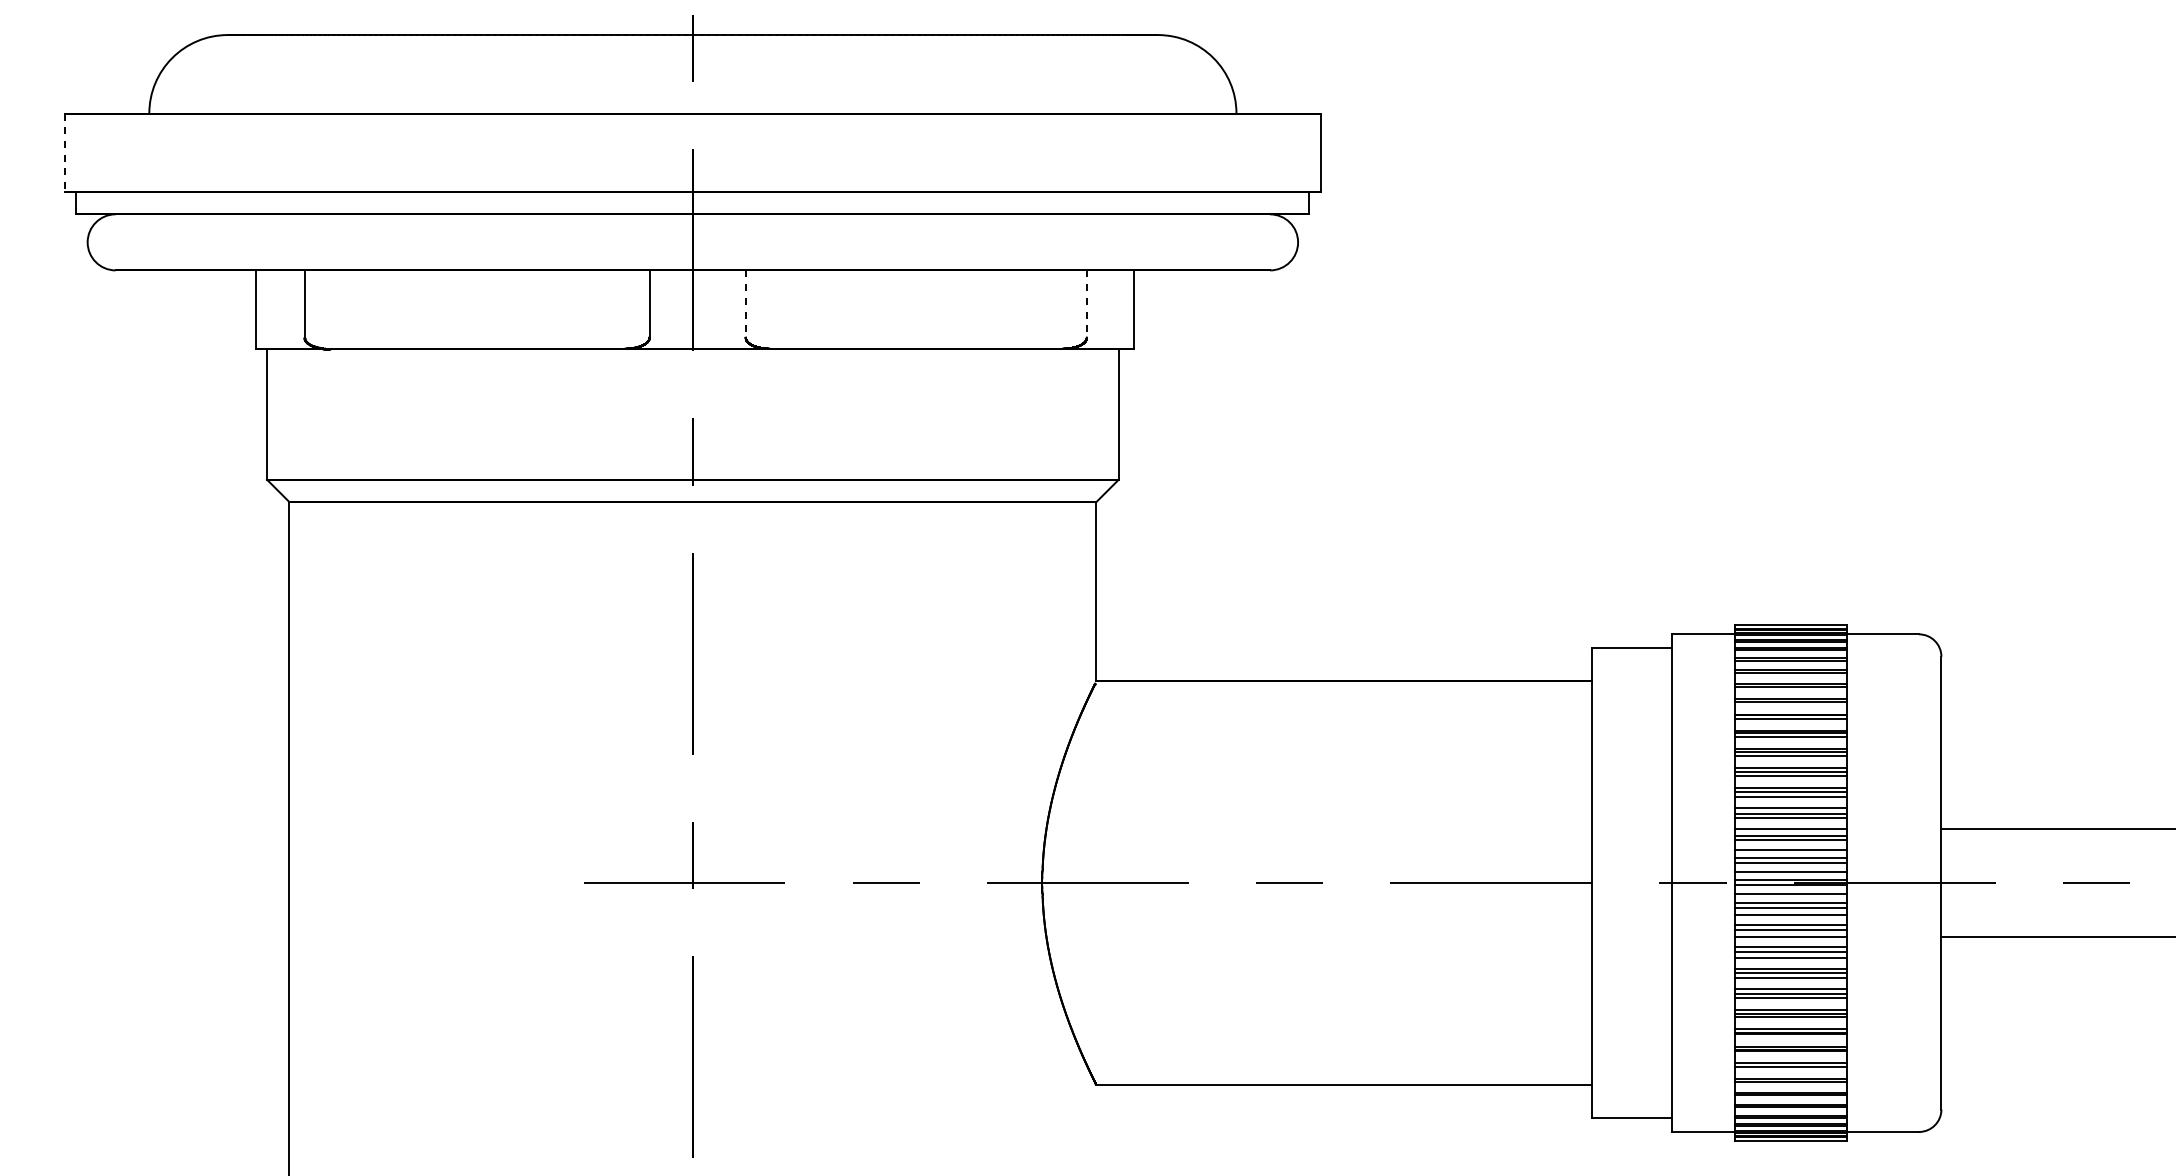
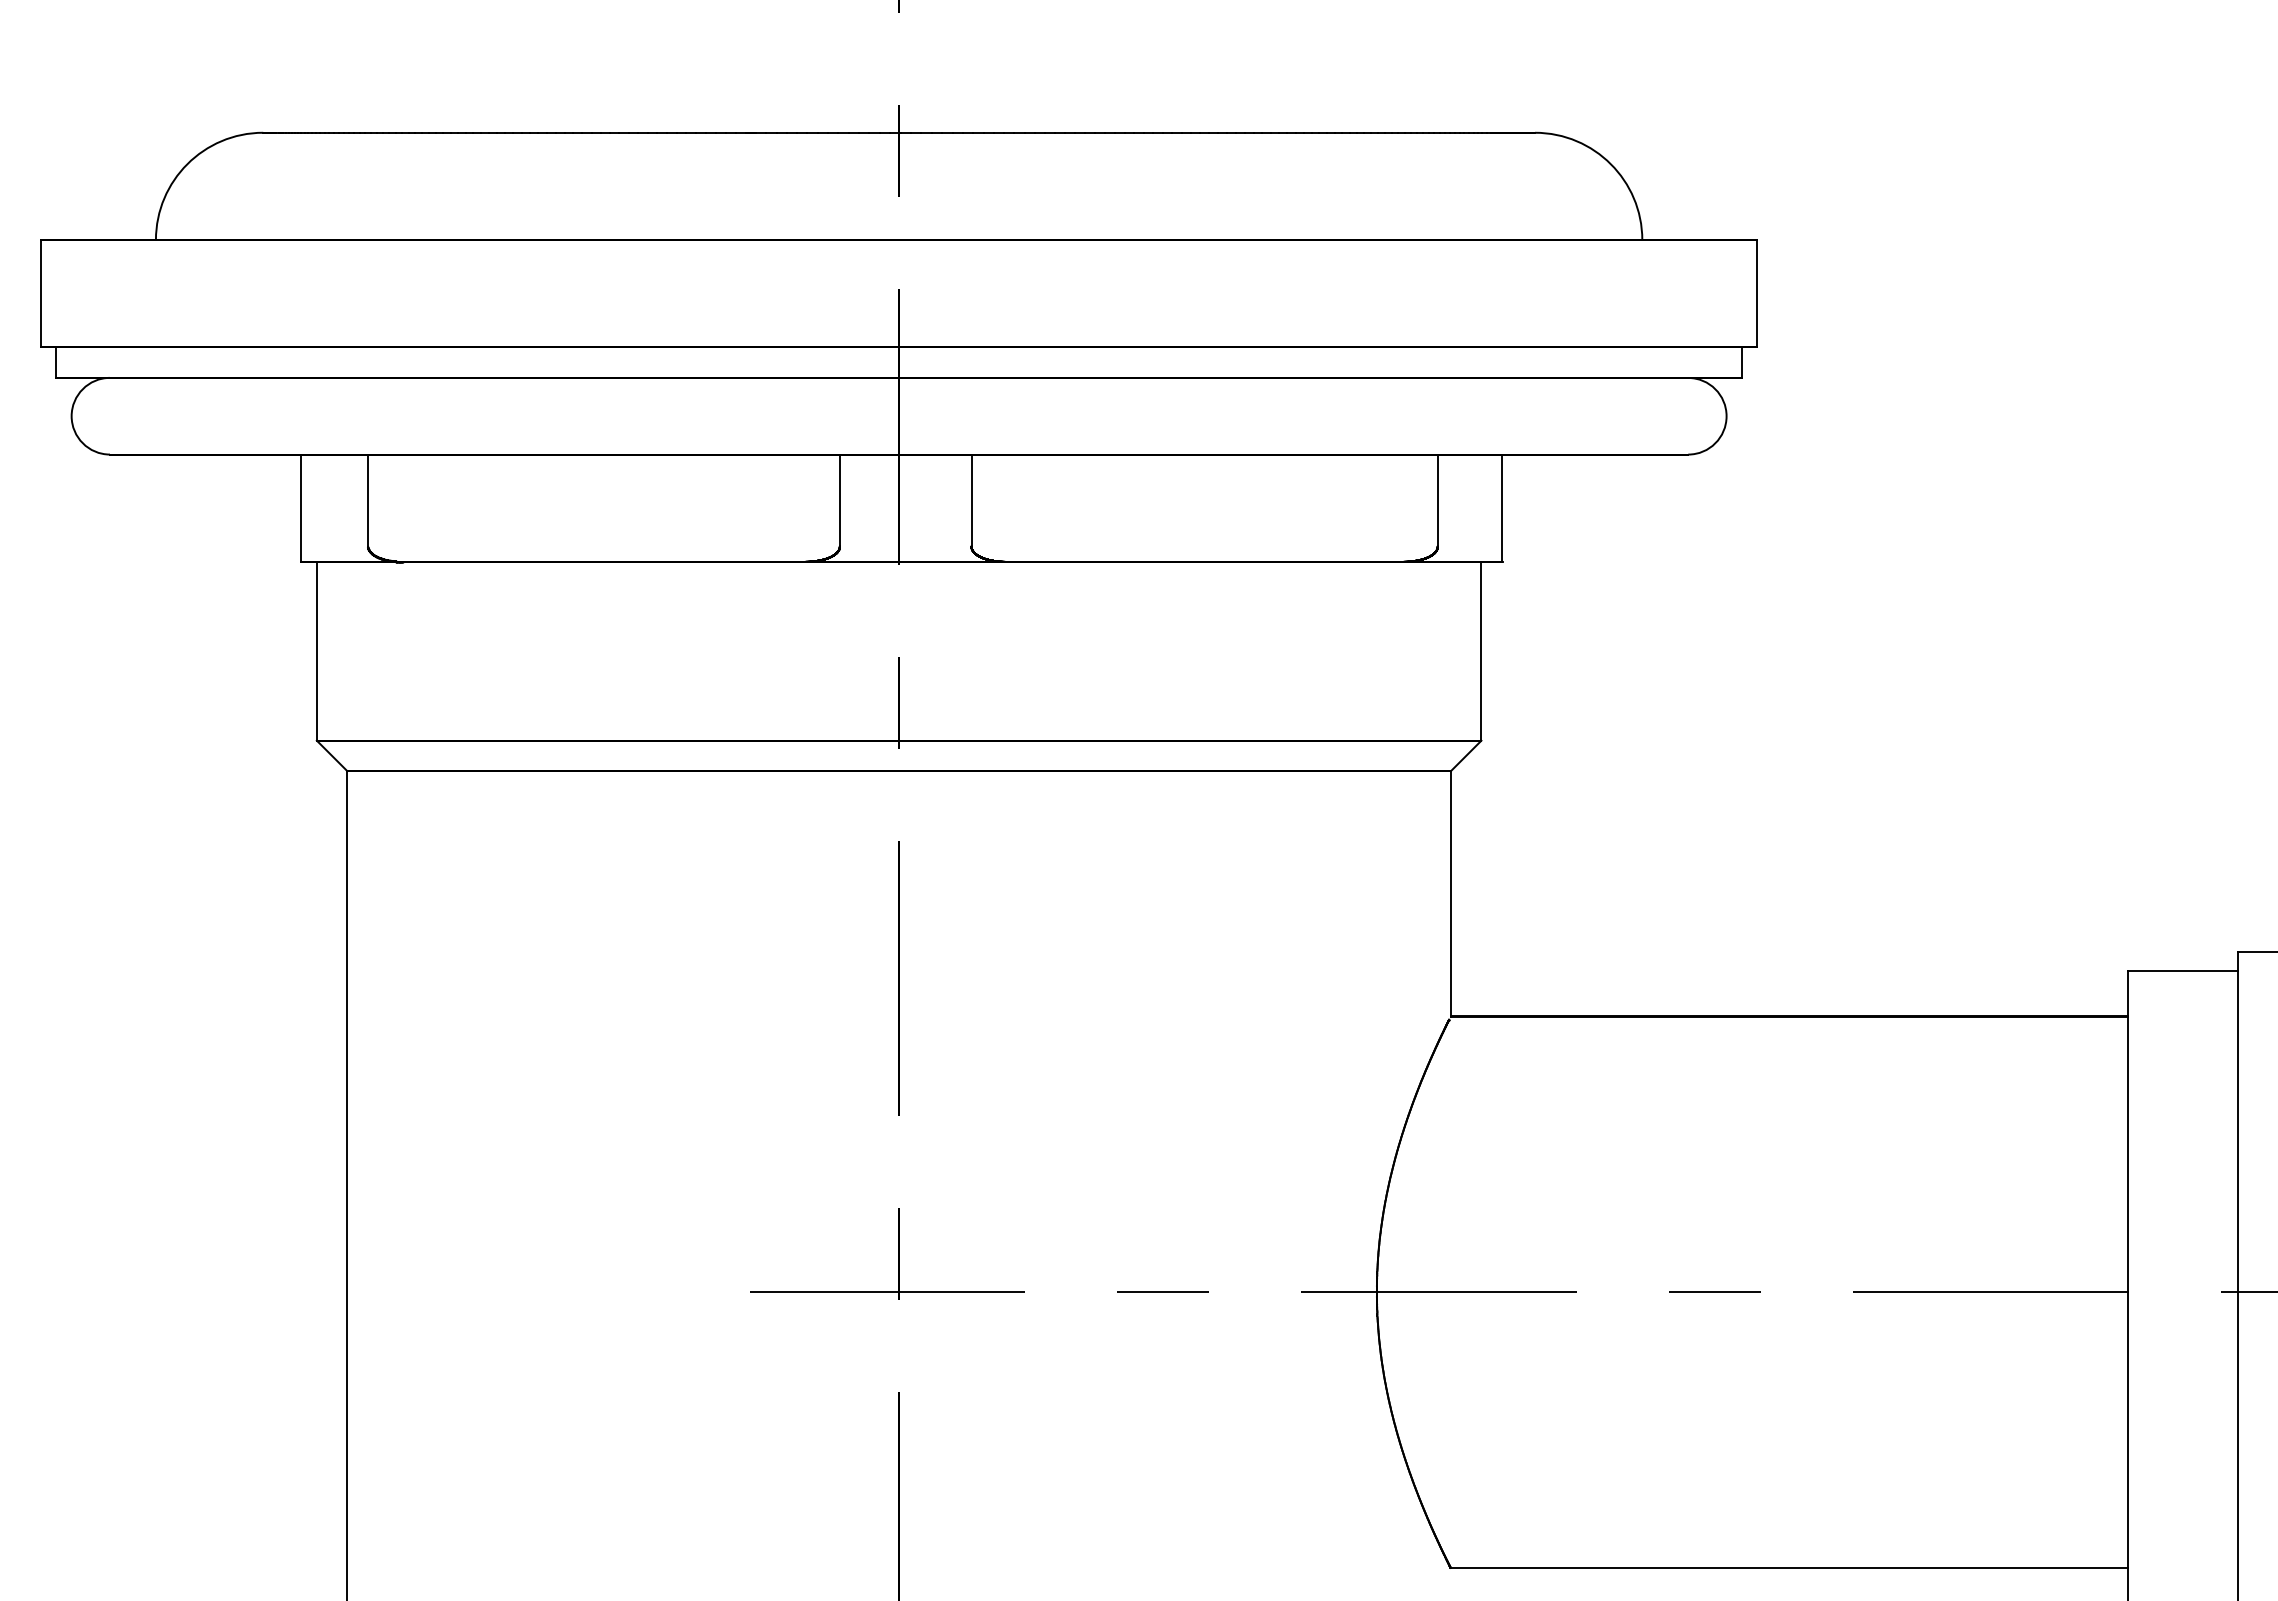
line: (65, 153) -> (41, 294), dashed -> solid
line: (745, 304) -> (971, 501), dashed -> solid
line: (1086, 304) -> (1437, 501), dashed -> solid

